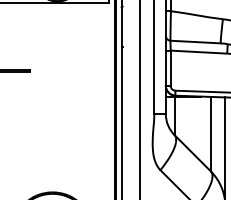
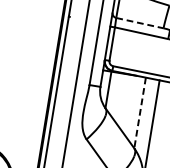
line: (196, 42) -> (140, 23), solid -> dashed
line: (210, 134) -> (139, 113), solid -> dashed

